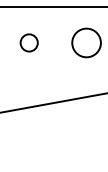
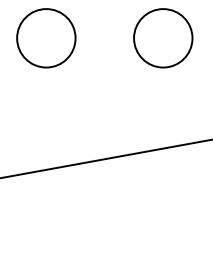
circle: (28, 42) -> (44, 37), size x1.67

